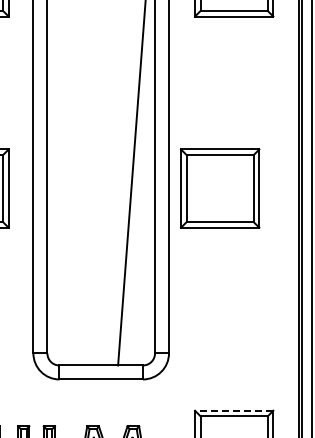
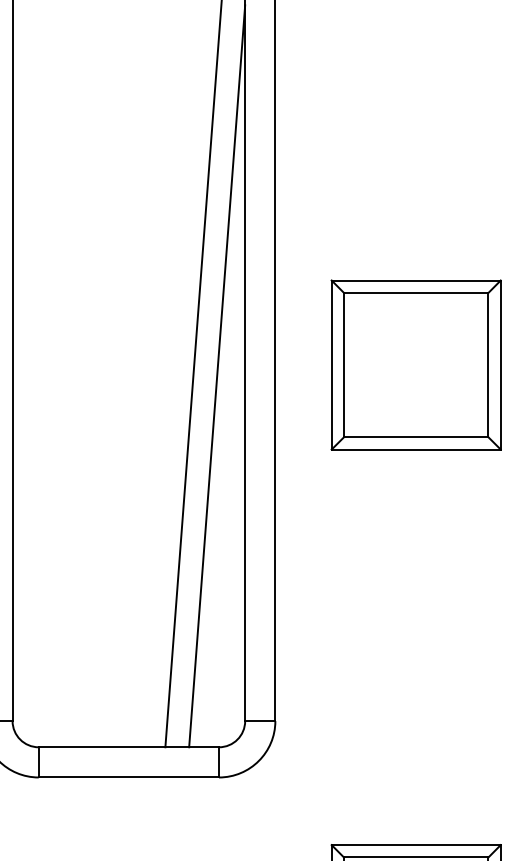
part: (220, 188) -> (416, 364), moved
line: (142, 193) -> (218, 375), added
line: (233, 410) -> (414, 844), dashed -> solid

